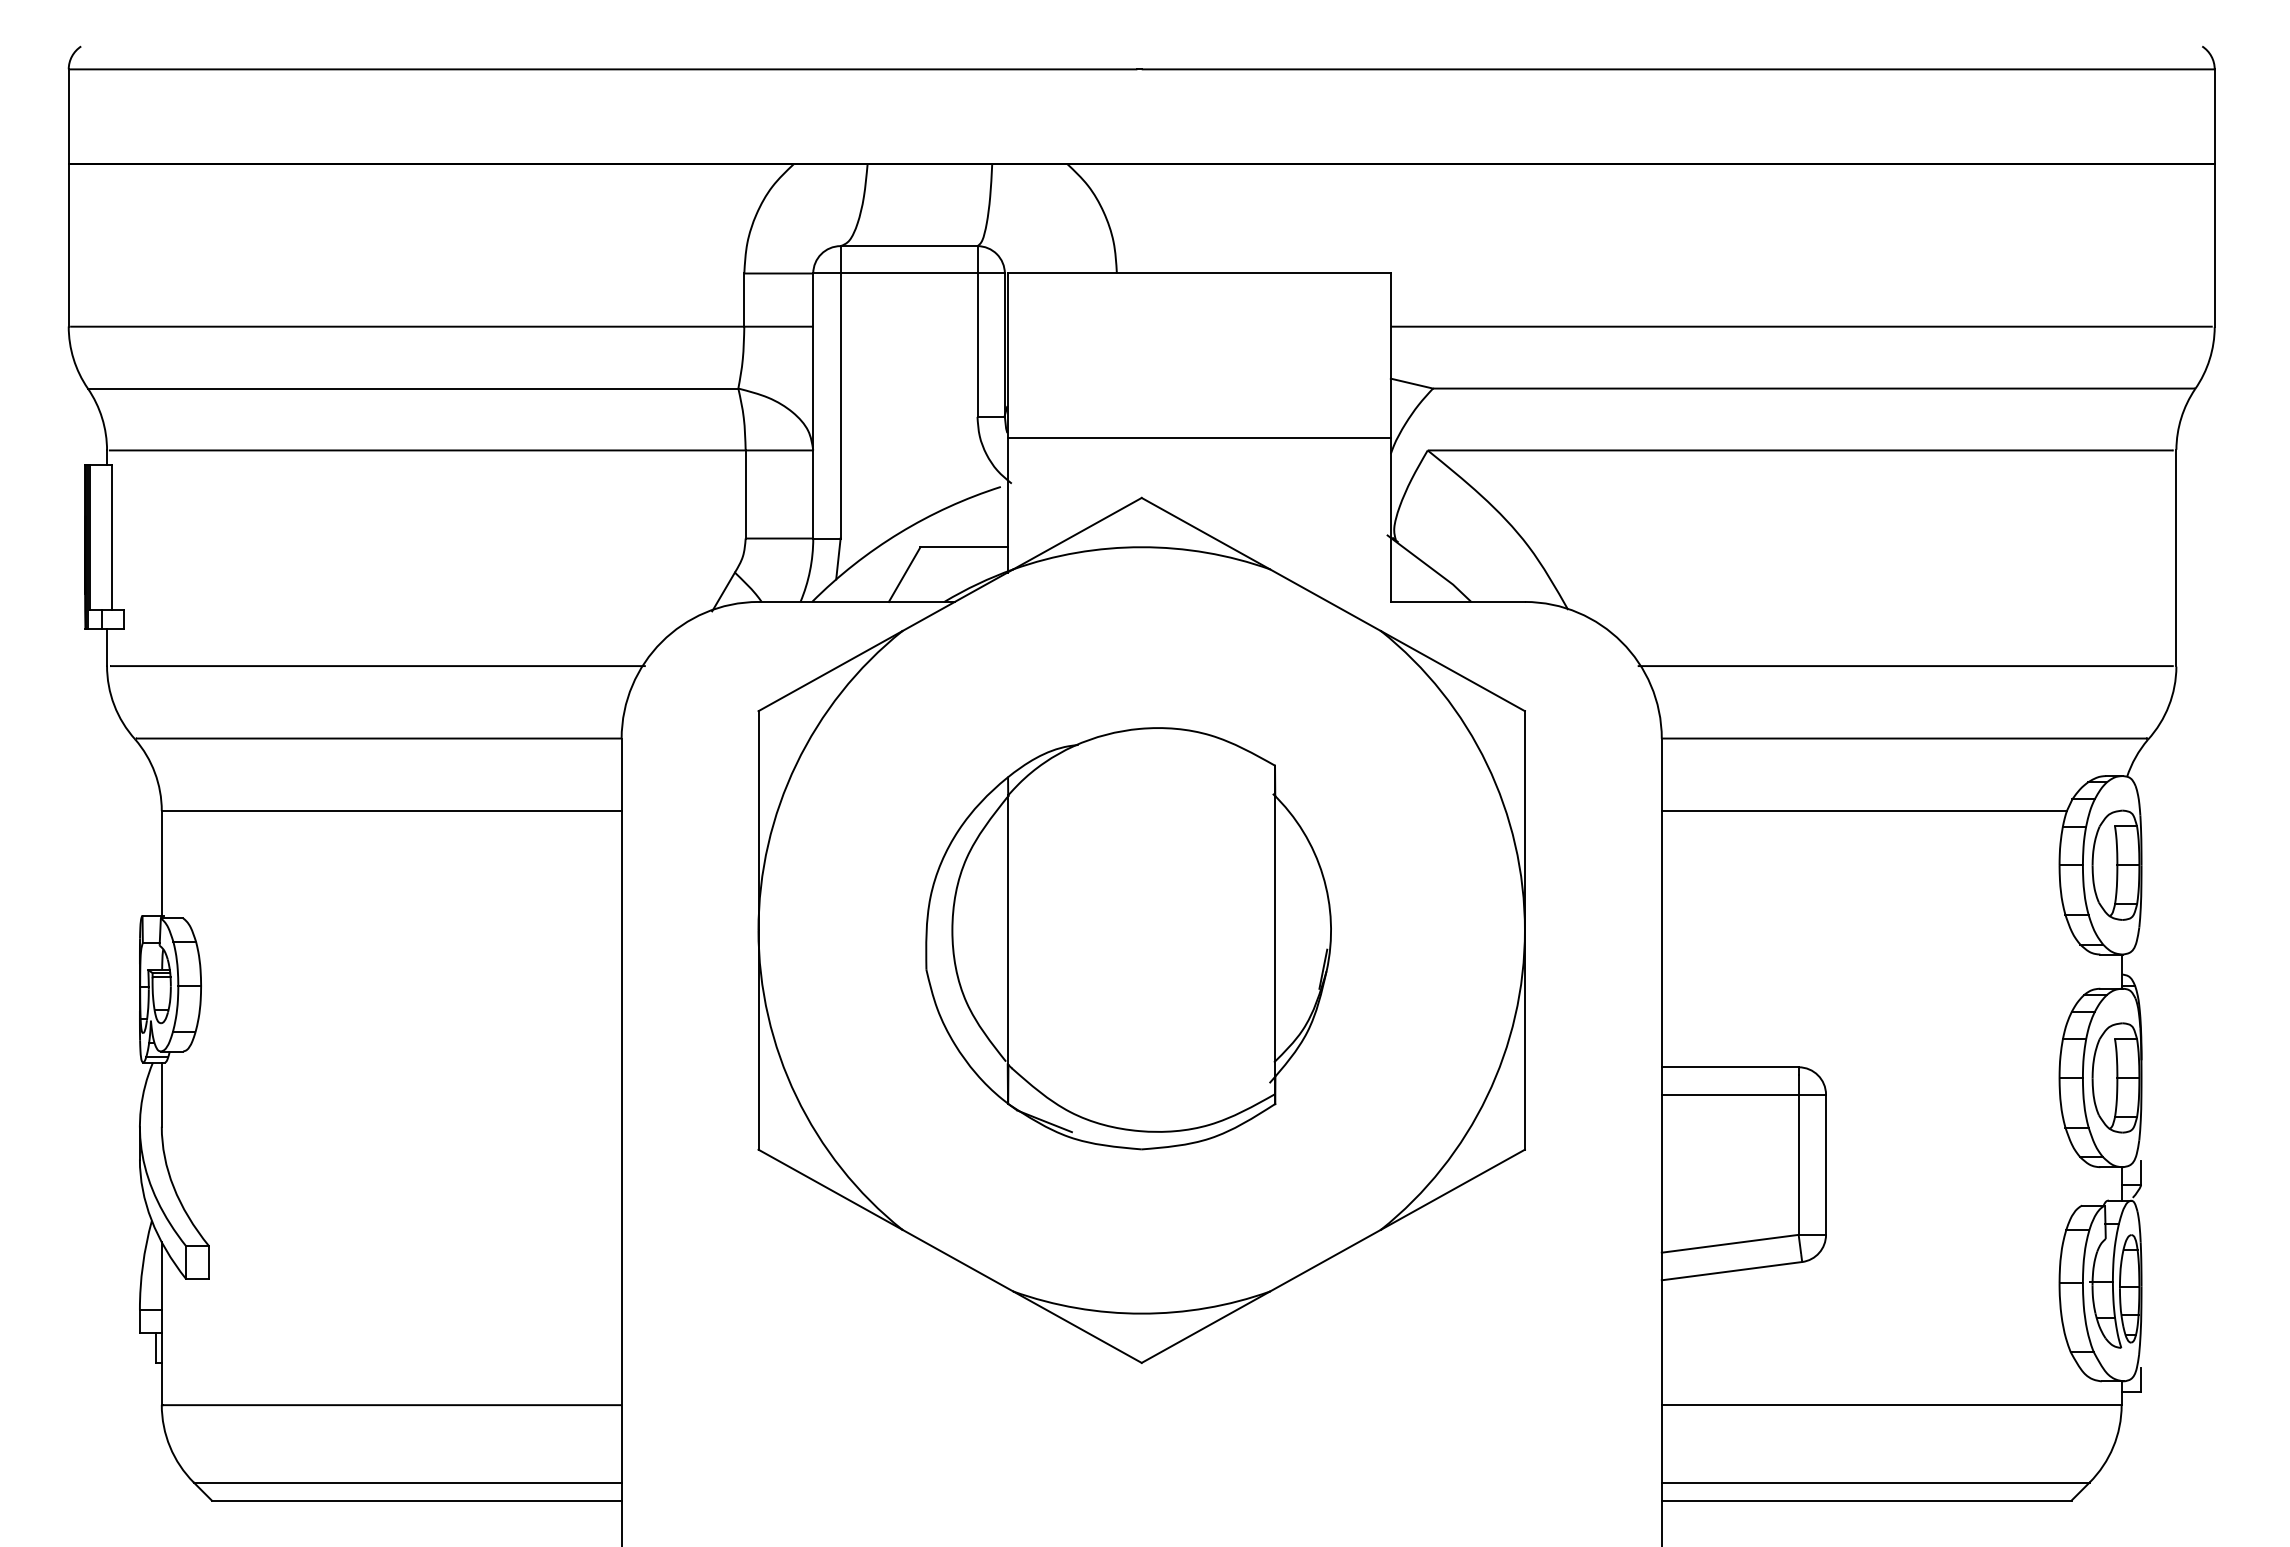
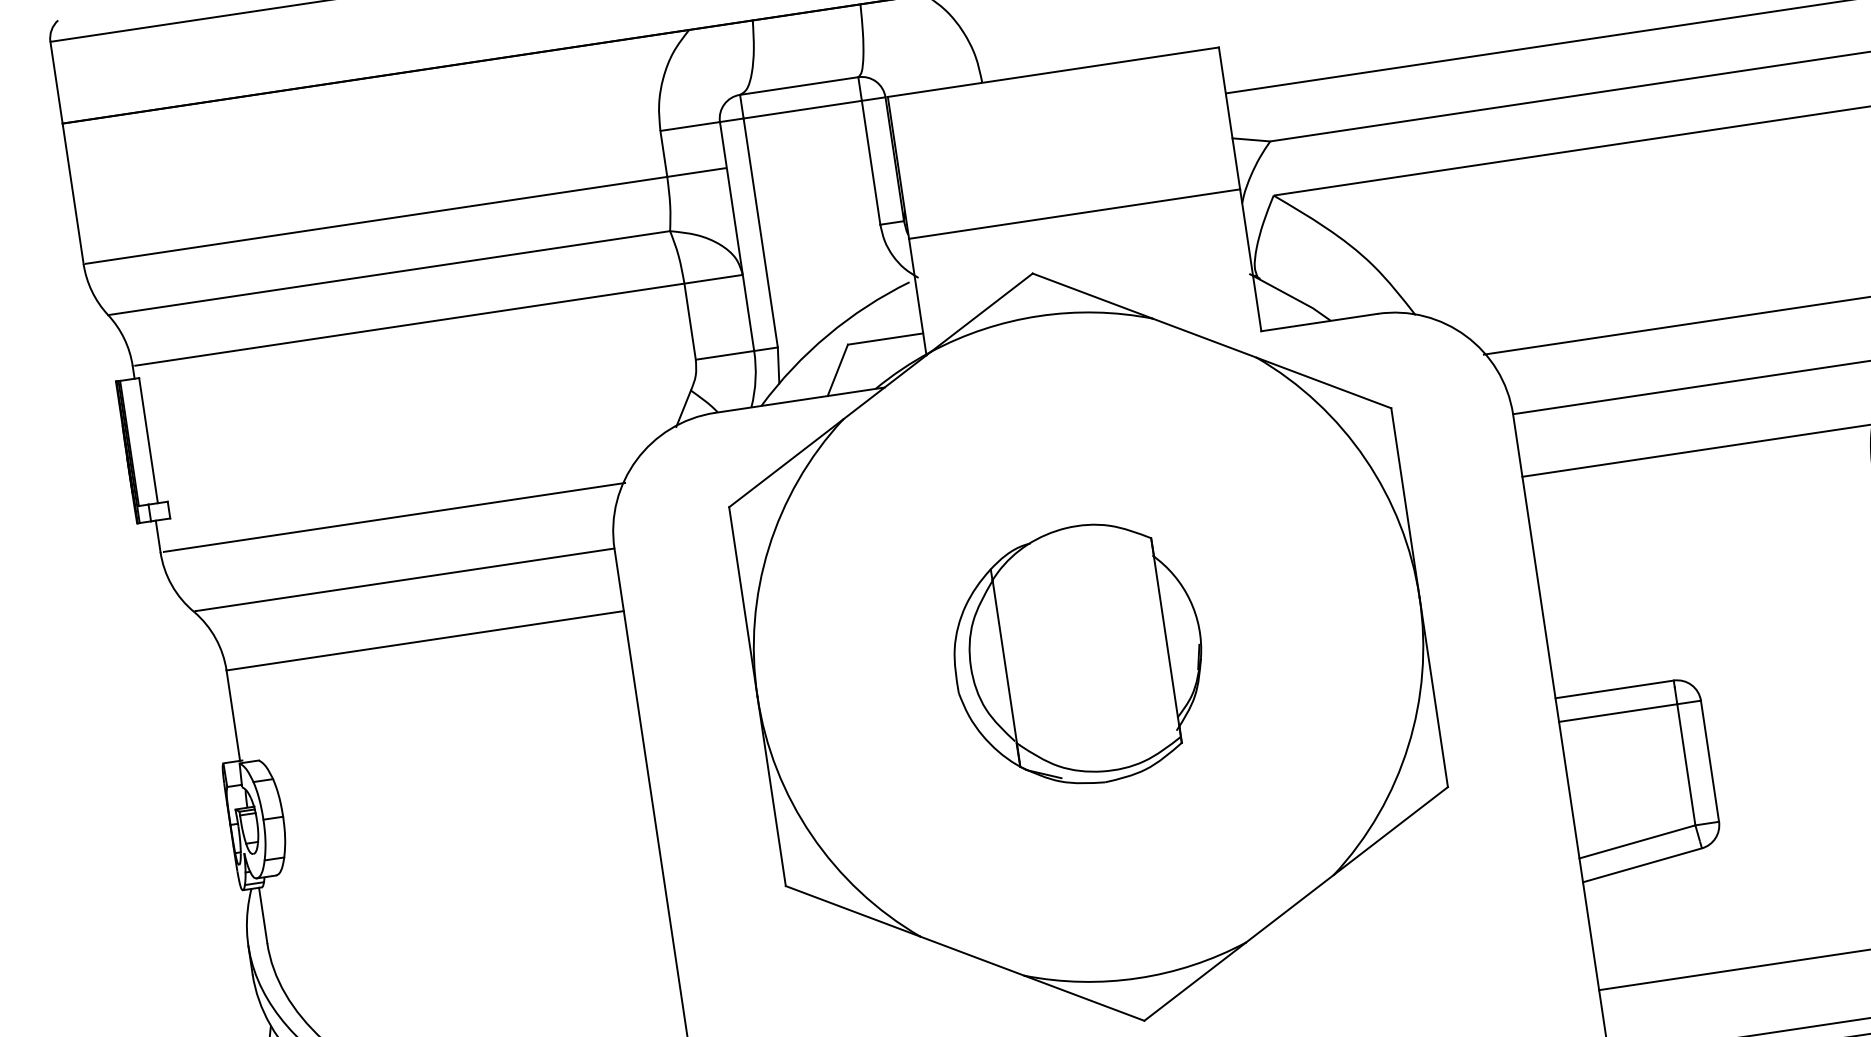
part: (1128, 938) -> (1078, 655), size x0.7

